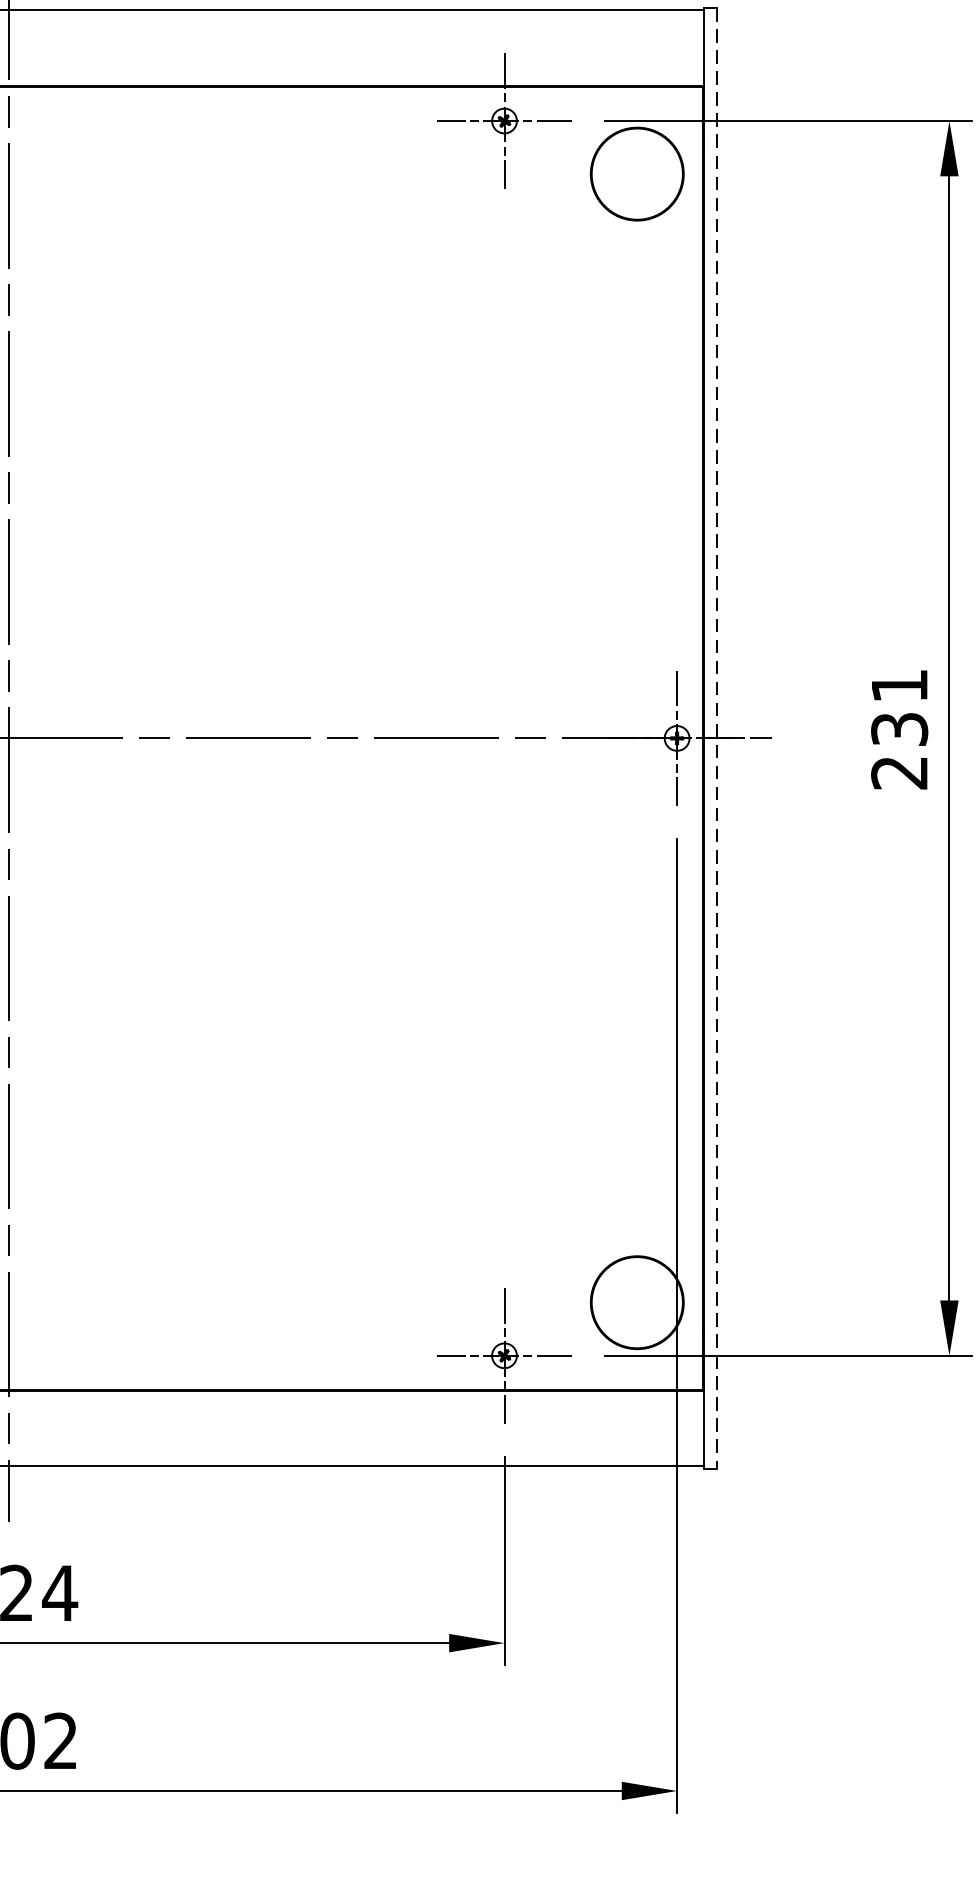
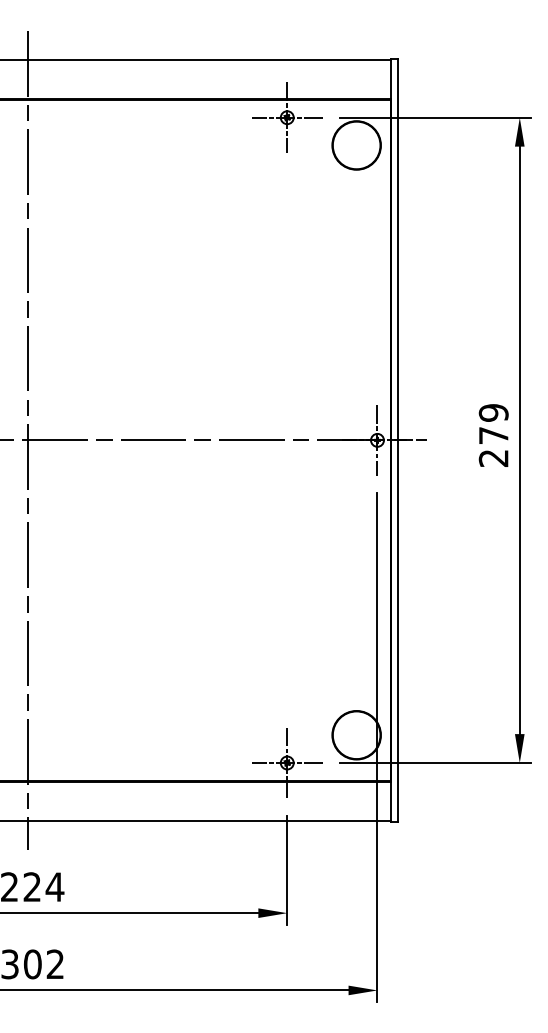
text: (899, 708) -> (493, 424), 231 -> 279
line: (717, 738) -> (398, 440), dashed -> solid

